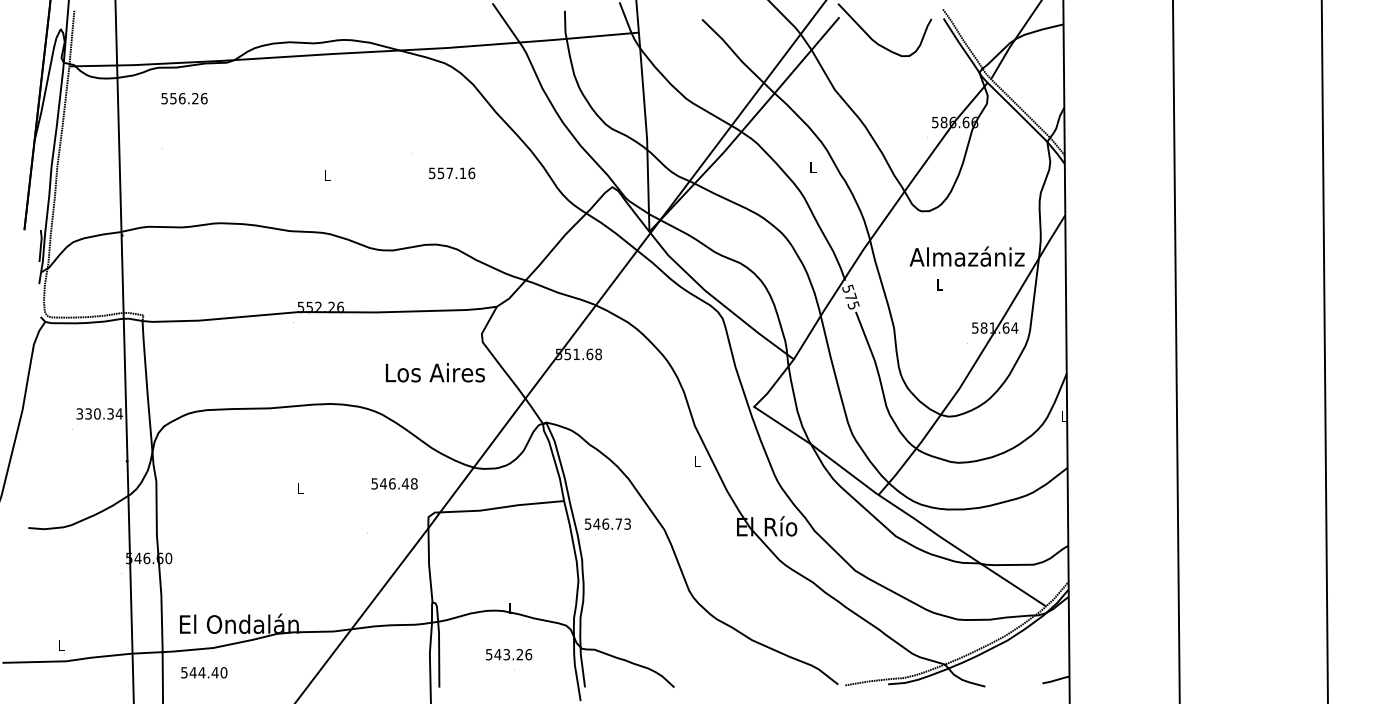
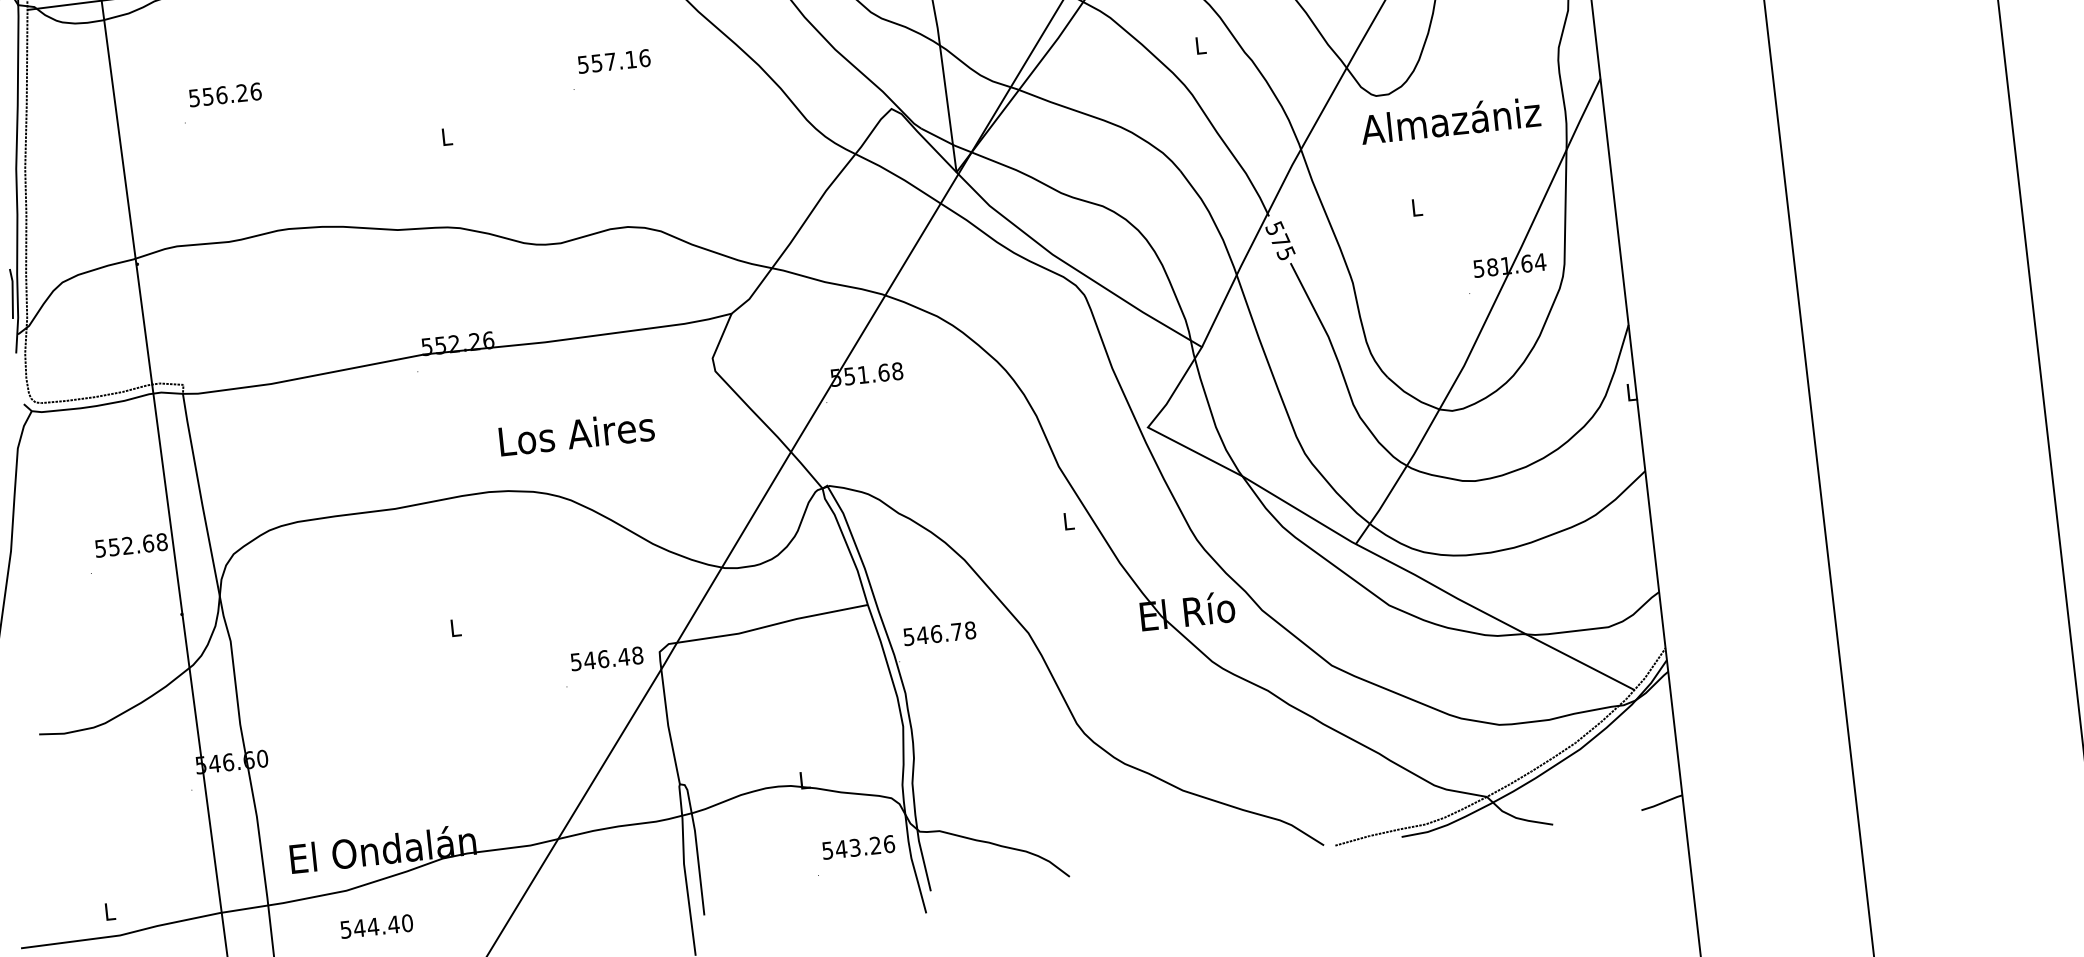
text: (184, 98) -> (225, 94), moved
text: (452, 173) -> (614, 61), moved
text: (966, 256) -> (1449, 120), moved
text: (435, 372) -> (576, 433), moved
text: (99, 413) -> (131, 544), 330.34 -> 552.68
text: (394, 483) -> (606, 658), moved
text: (627, 523) -> (970, 629), 546.73 -> 546.78
text: (509, 654) -> (859, 847), moved
text: (204, 672) -> (377, 926), moved

